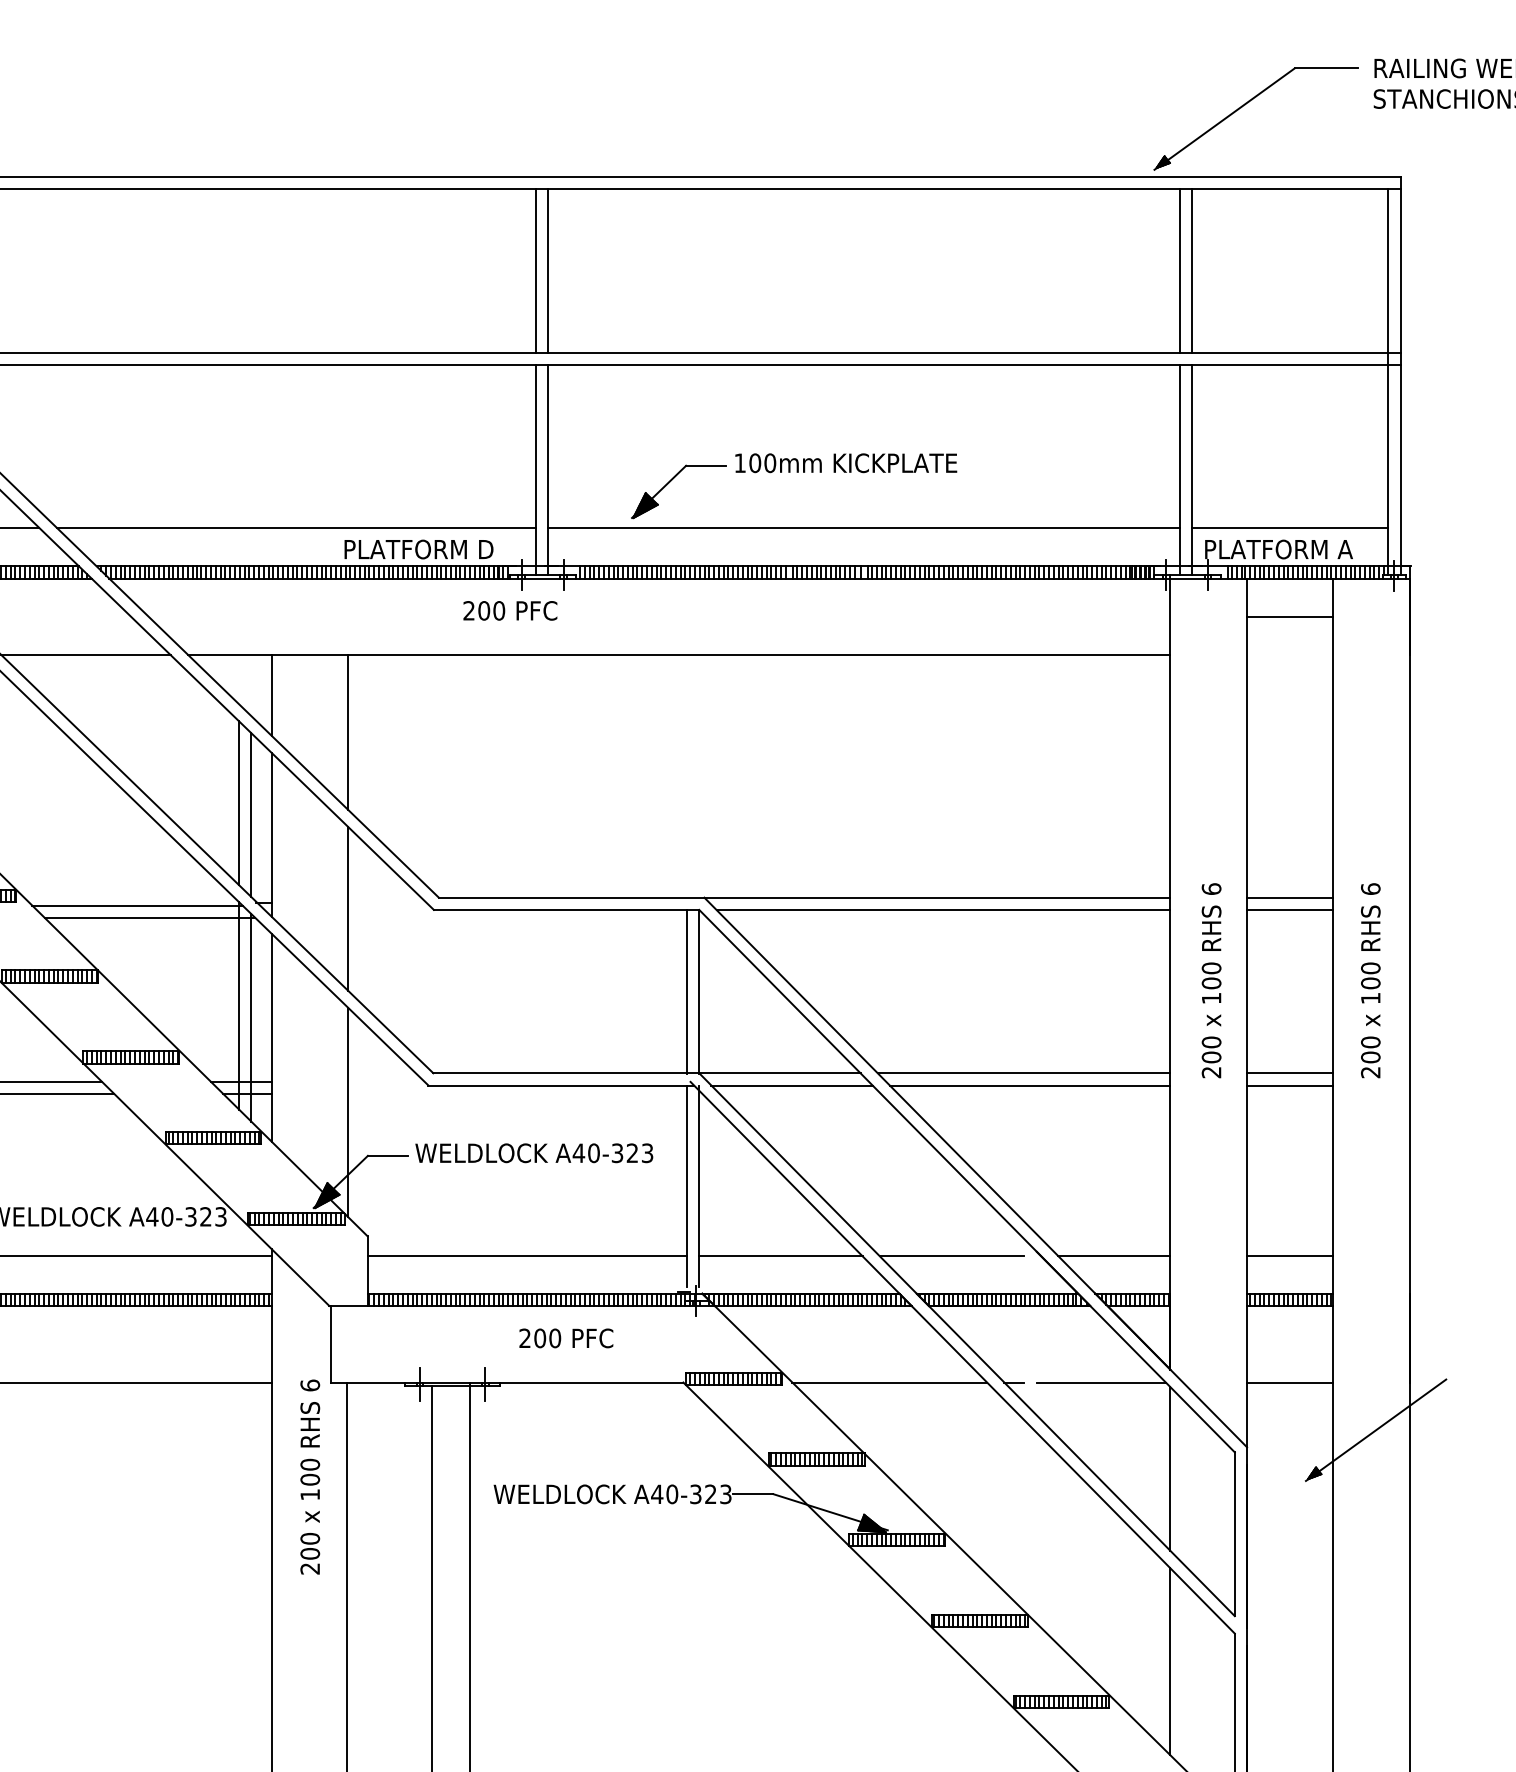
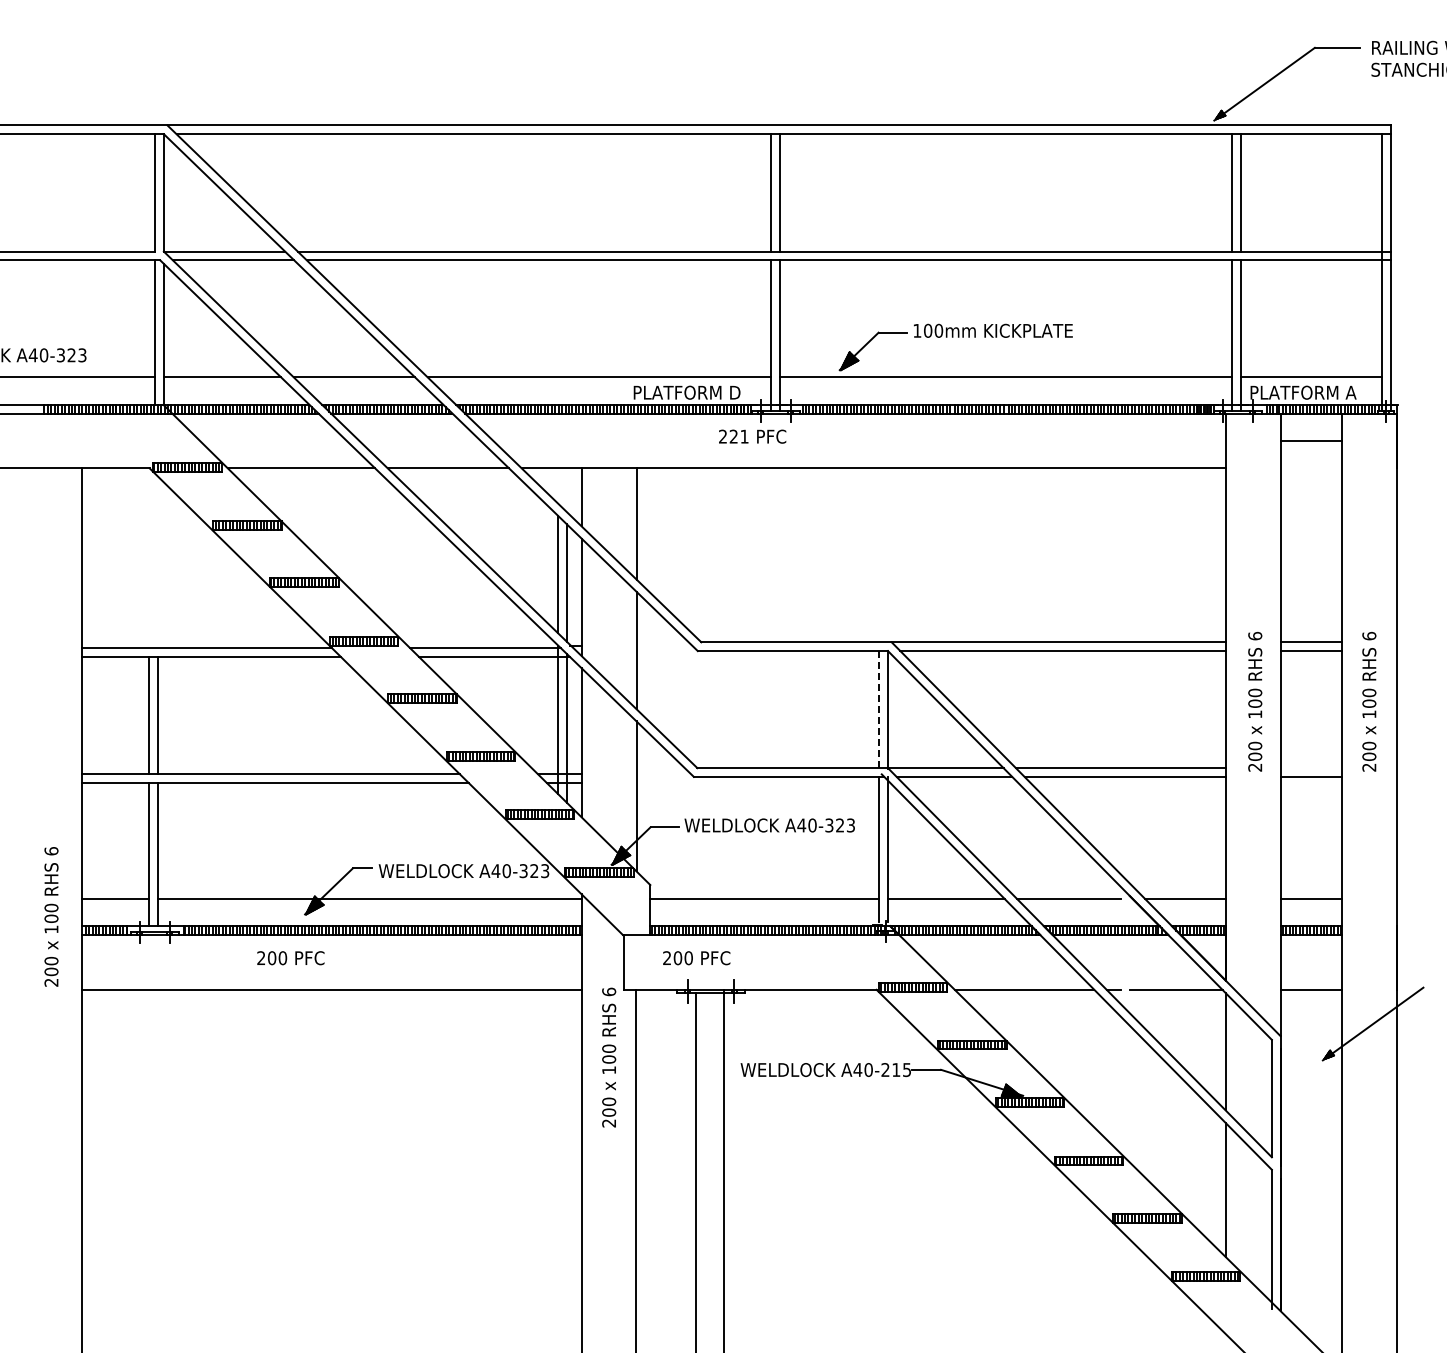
text: (490, 610) -> (738, 436), 200 -> 221
line: (687, 991) -> (879, 709), solid -> dashed
line: (1290, 1073) -> (1311, 768), removed
text: (566, 1338) -> (696, 958), moved
text: (711, 1495) -> (896, 1070), A40-323 -> A40-215

